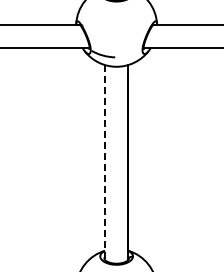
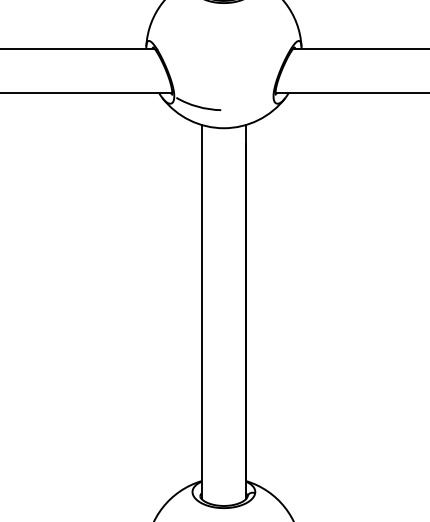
line: (105, 163) -> (202, 313), dashed -> solid

